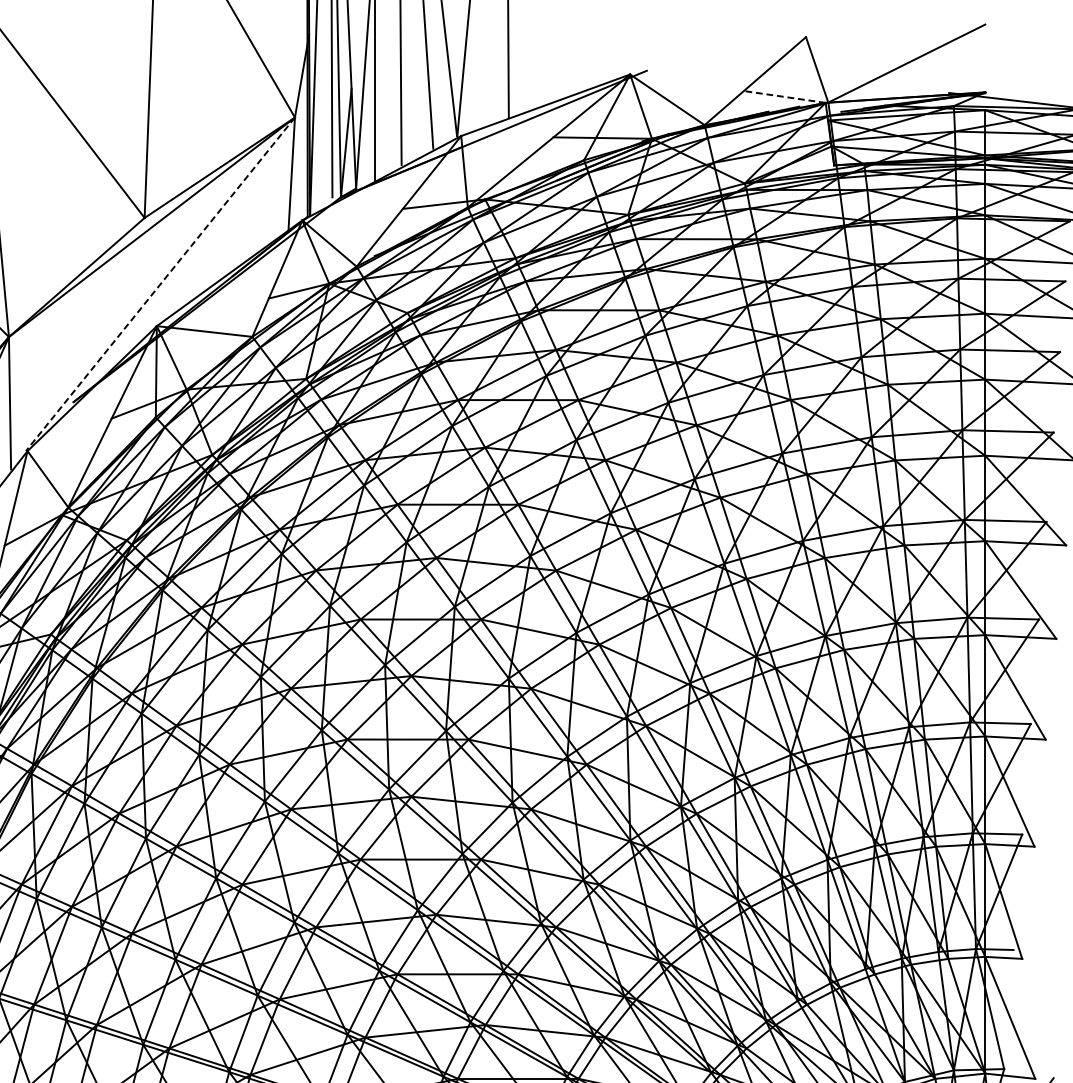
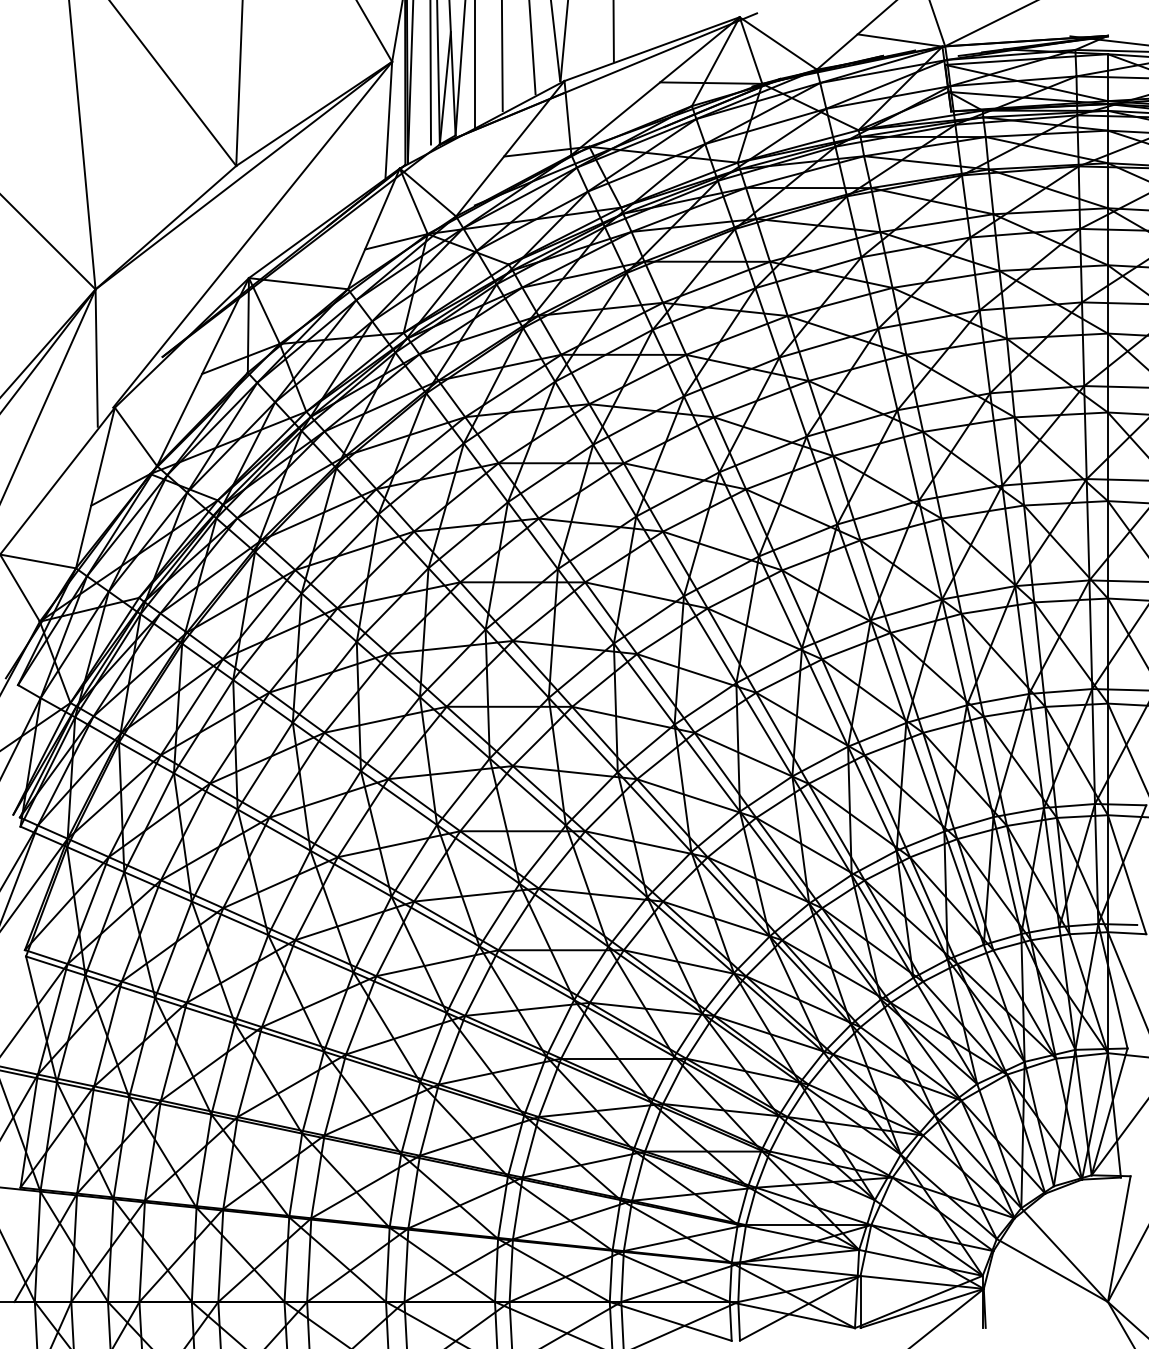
line: (785, 96) -> (900, 40), dashed -> solid
line: (160, 285) -> (252, 235), dashed -> solid

